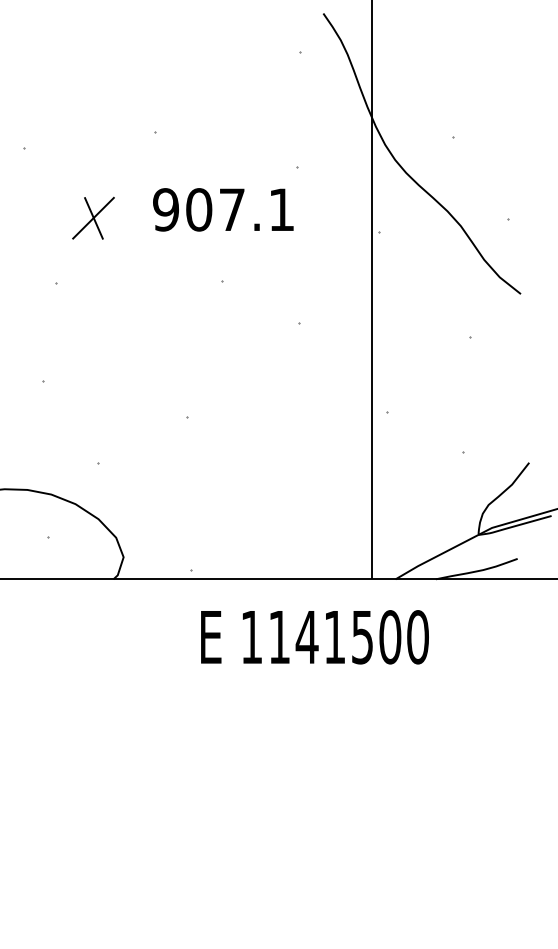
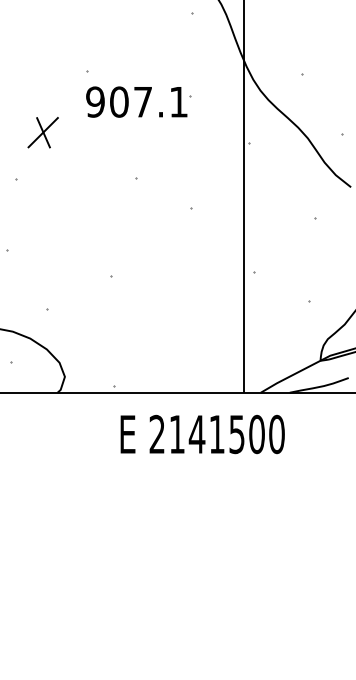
text: (223, 209) -> (136, 101), moved
text: (251, 636) -> (157, 433), 1141500 -> 2141500

